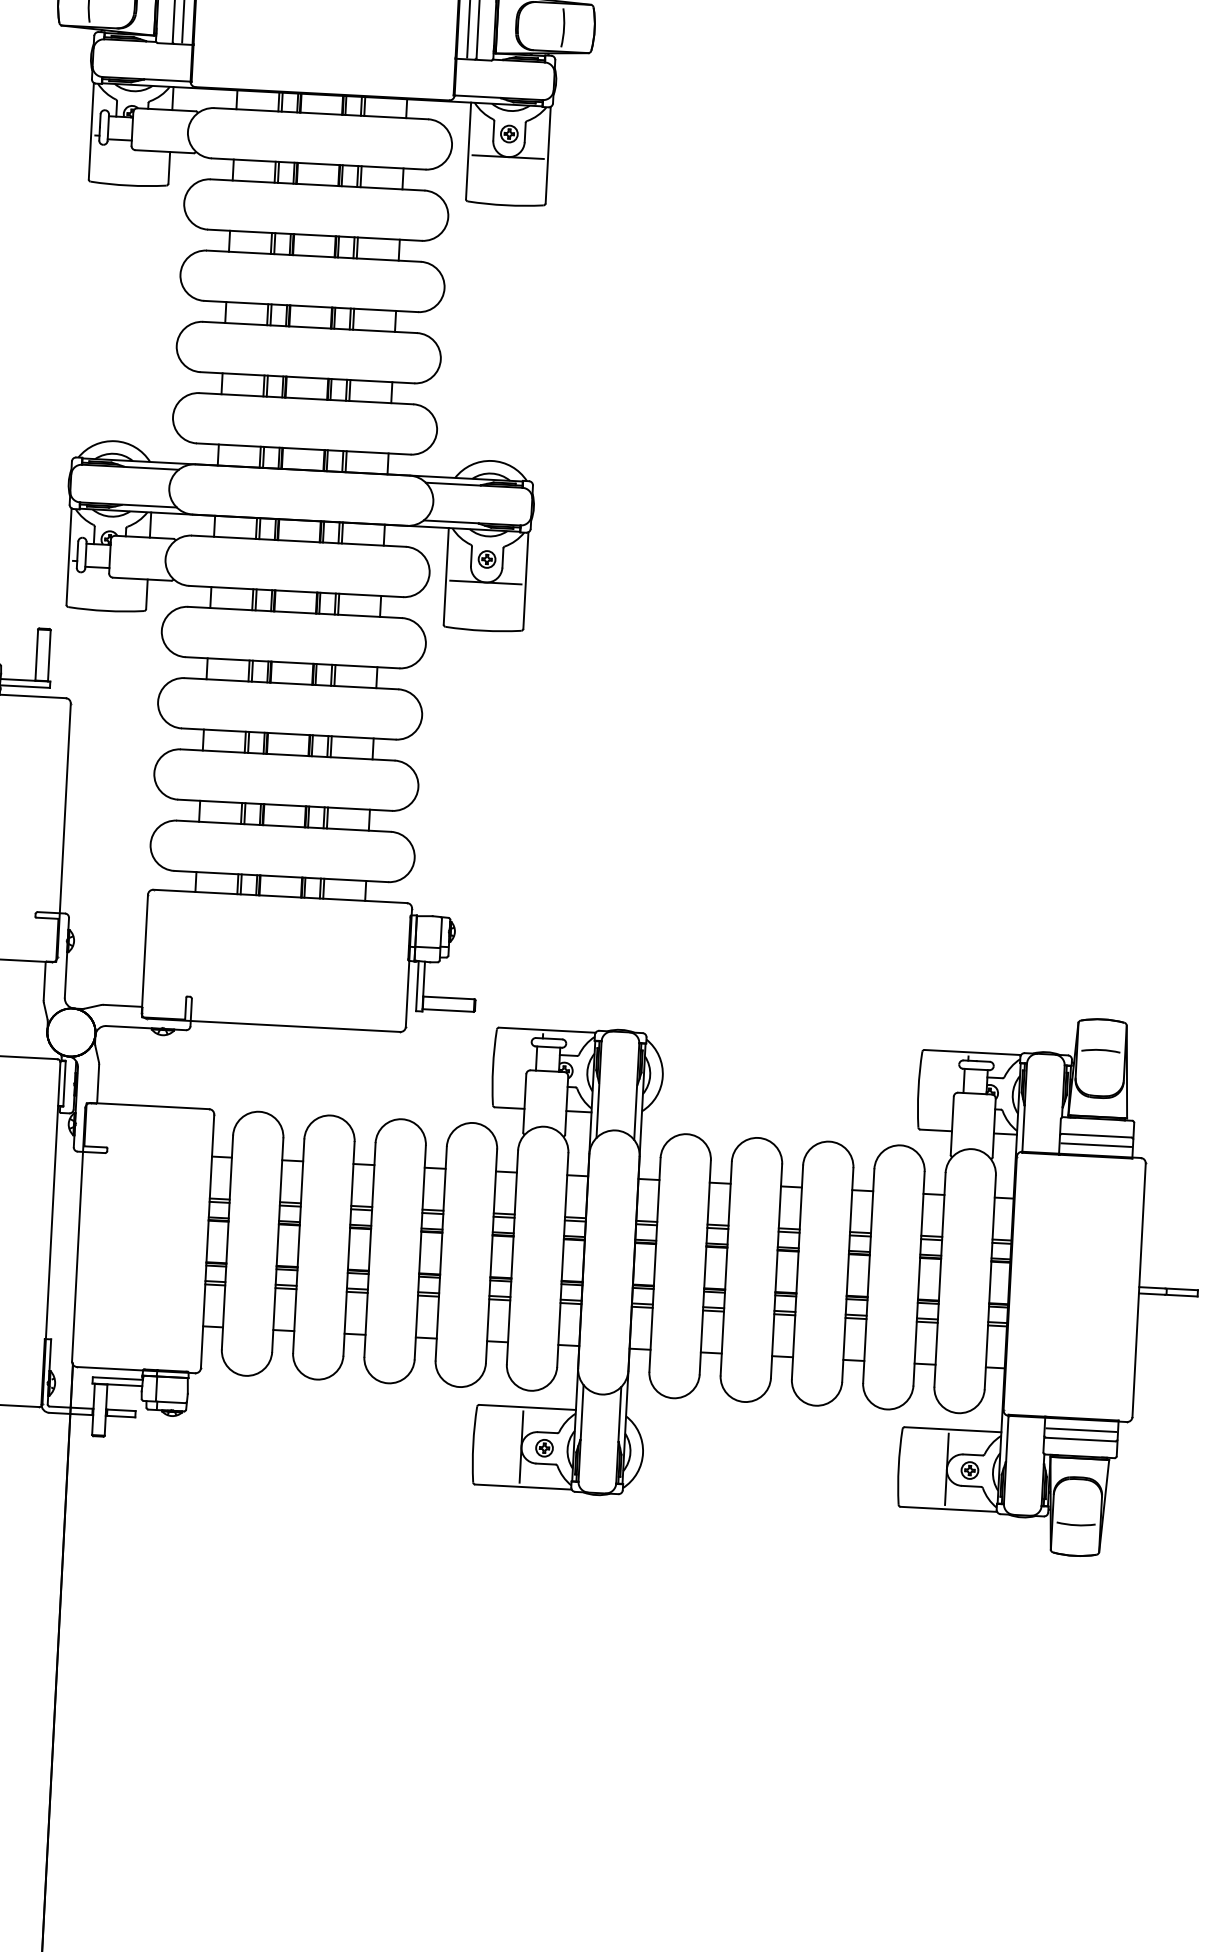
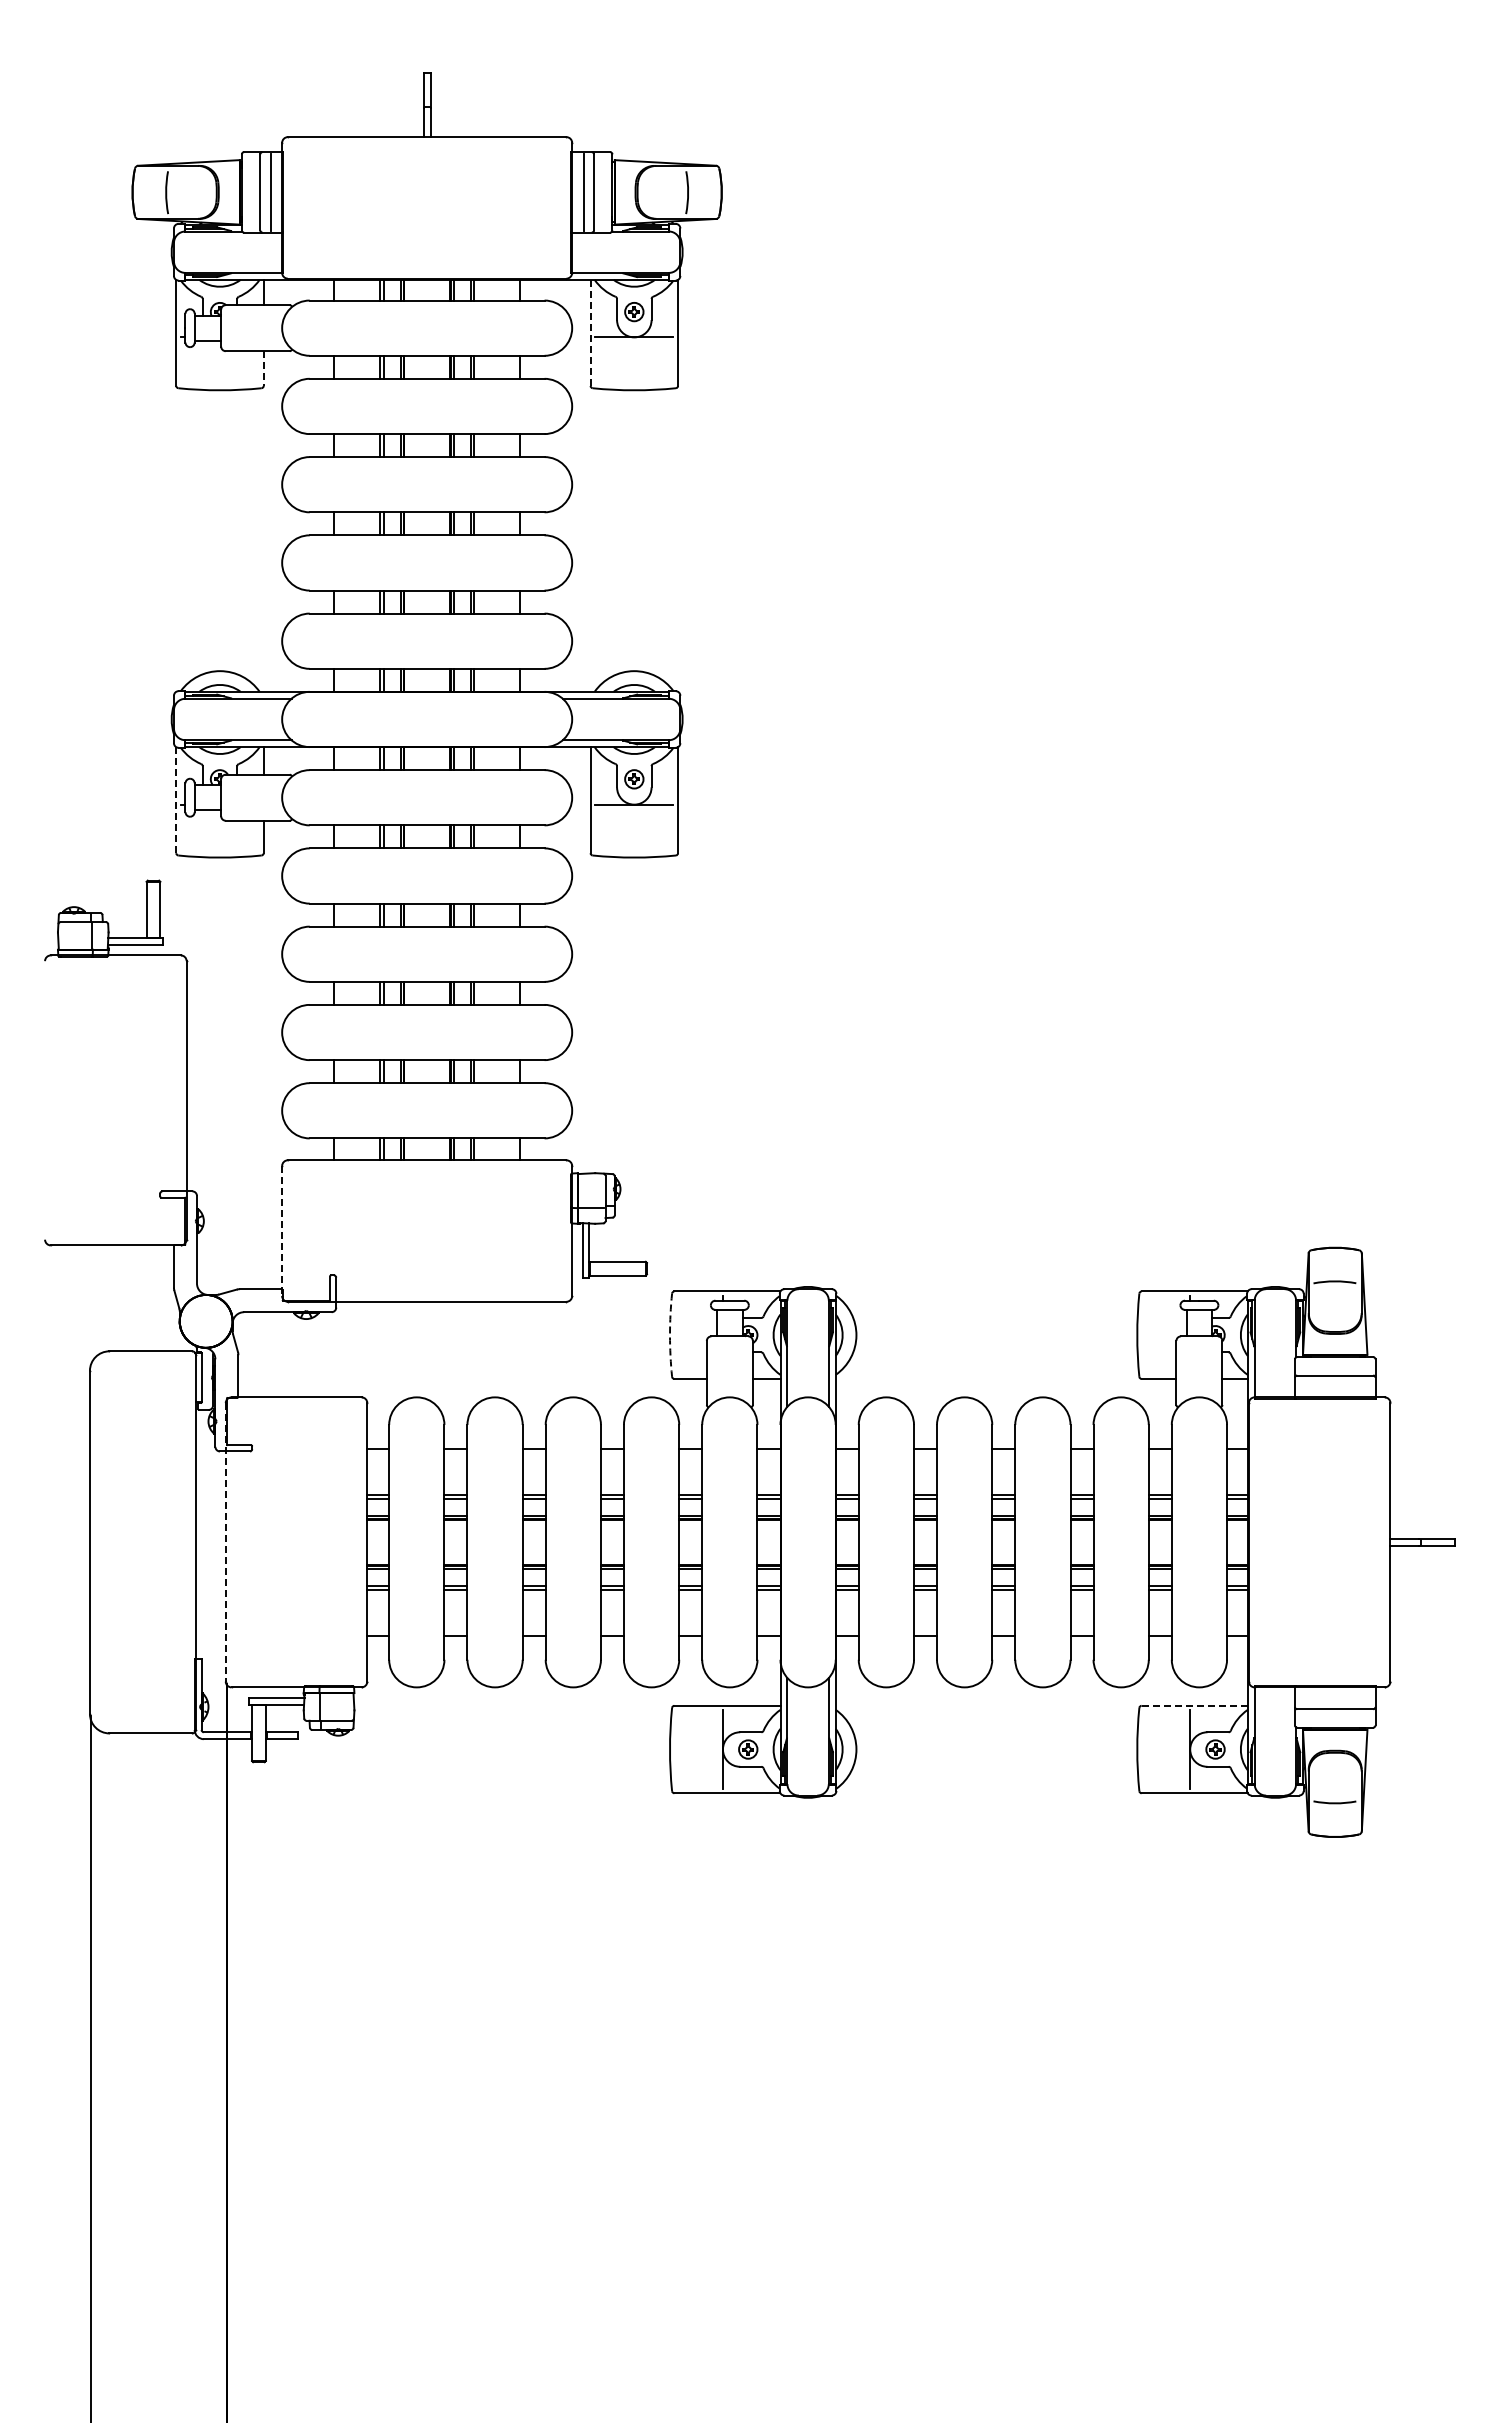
line: (468, 151) -> (590, 333), solid -> dashed
line: (169, 168) -> (263, 369), solid -> dashed
line: (69, 556) -> (176, 800), solid -> dashed
line: (145, 954) -> (282, 1231), solid -> dashed
arc: (493, 1067) -> (670, 1335), solid -> dashed
line: (1095, 1144) -> (1334, 1385), removed
line: (78, 1234) -> (225, 1542), solid -> dashed
line: (952, 1429) -> (1194, 1705), solid -> dashed
line: (1080, 1429) -> (1334, 1698), removed

